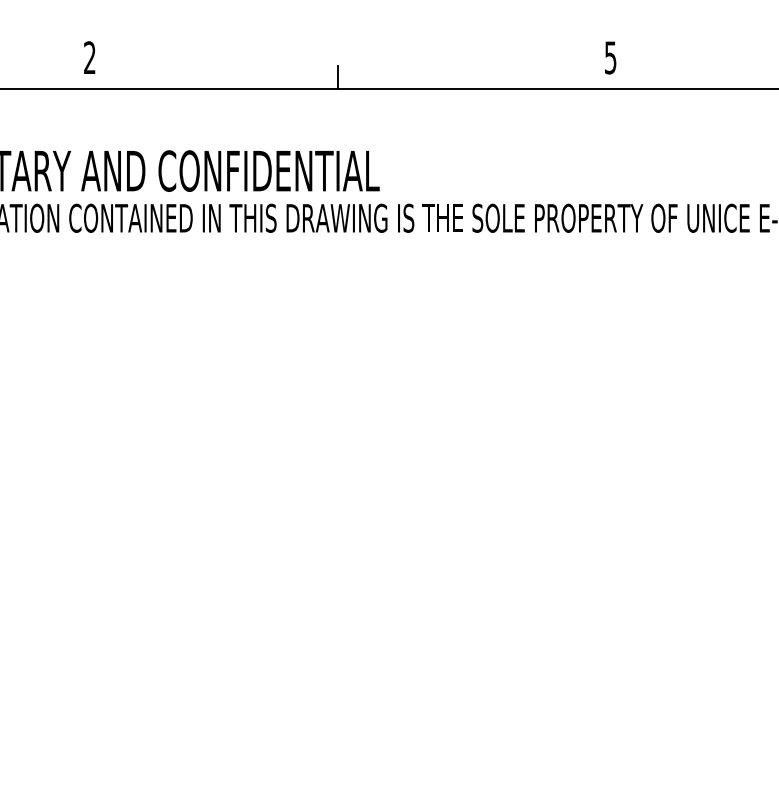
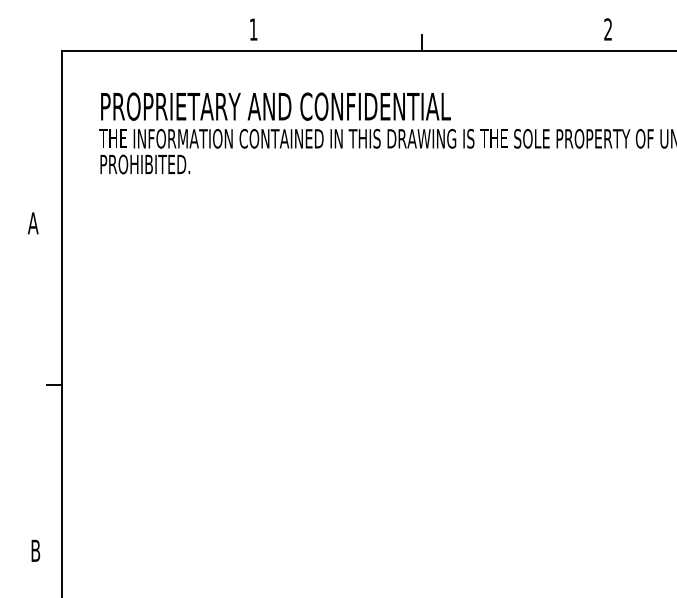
text: (89, 57) -> (253, 29), 2 -> 1
text: (609, 57) -> (607, 29), 5 -> 2

